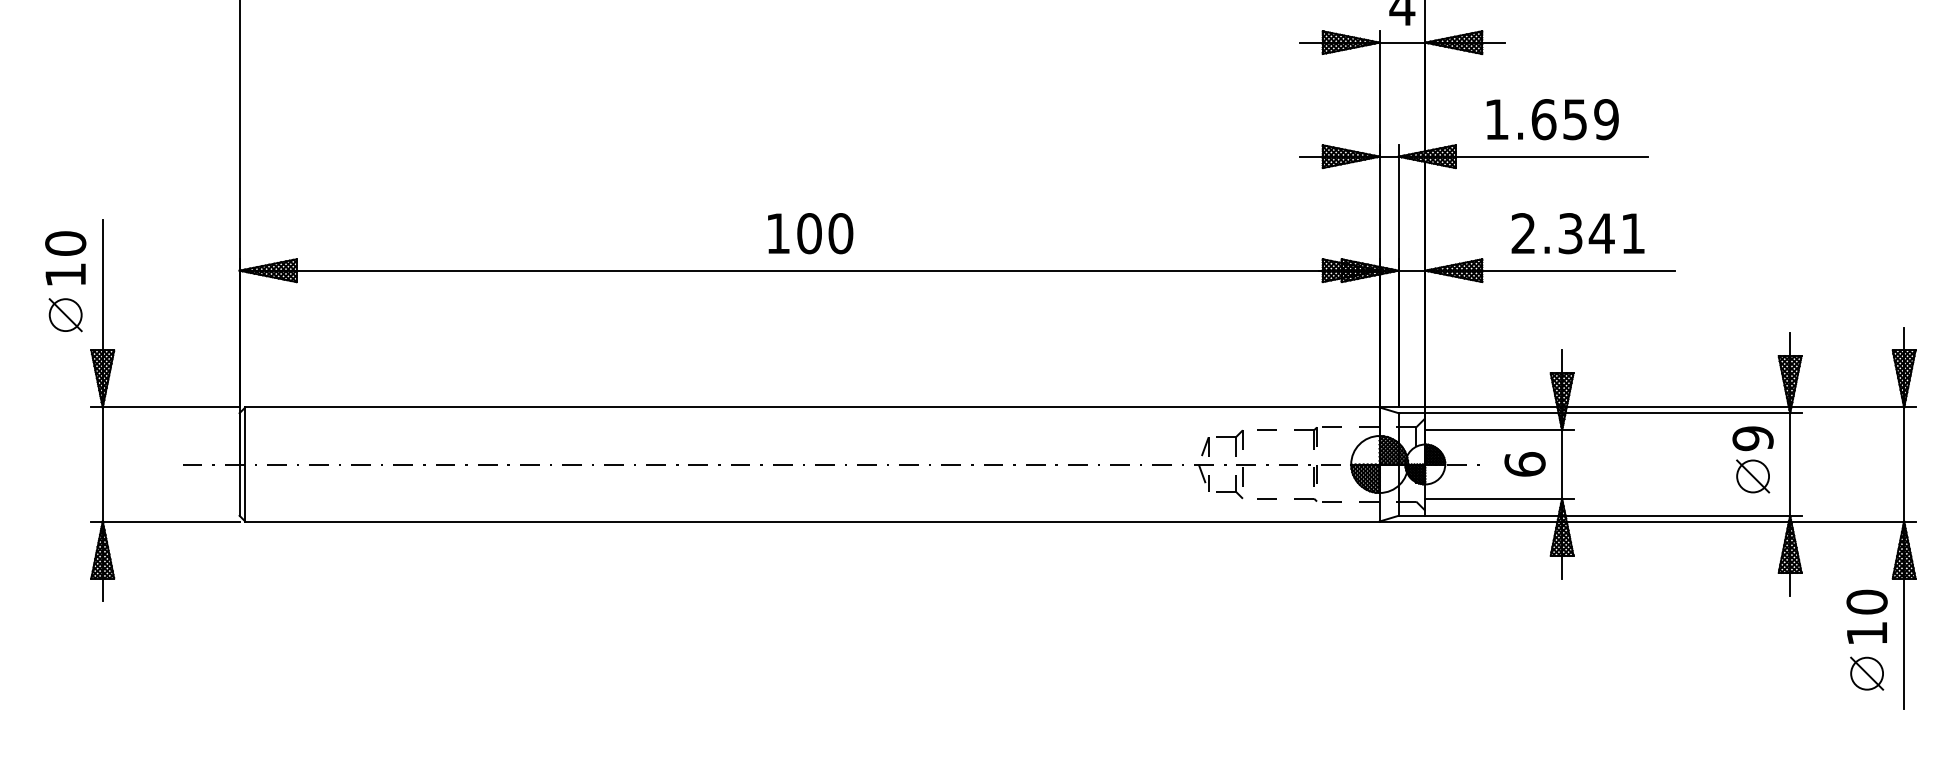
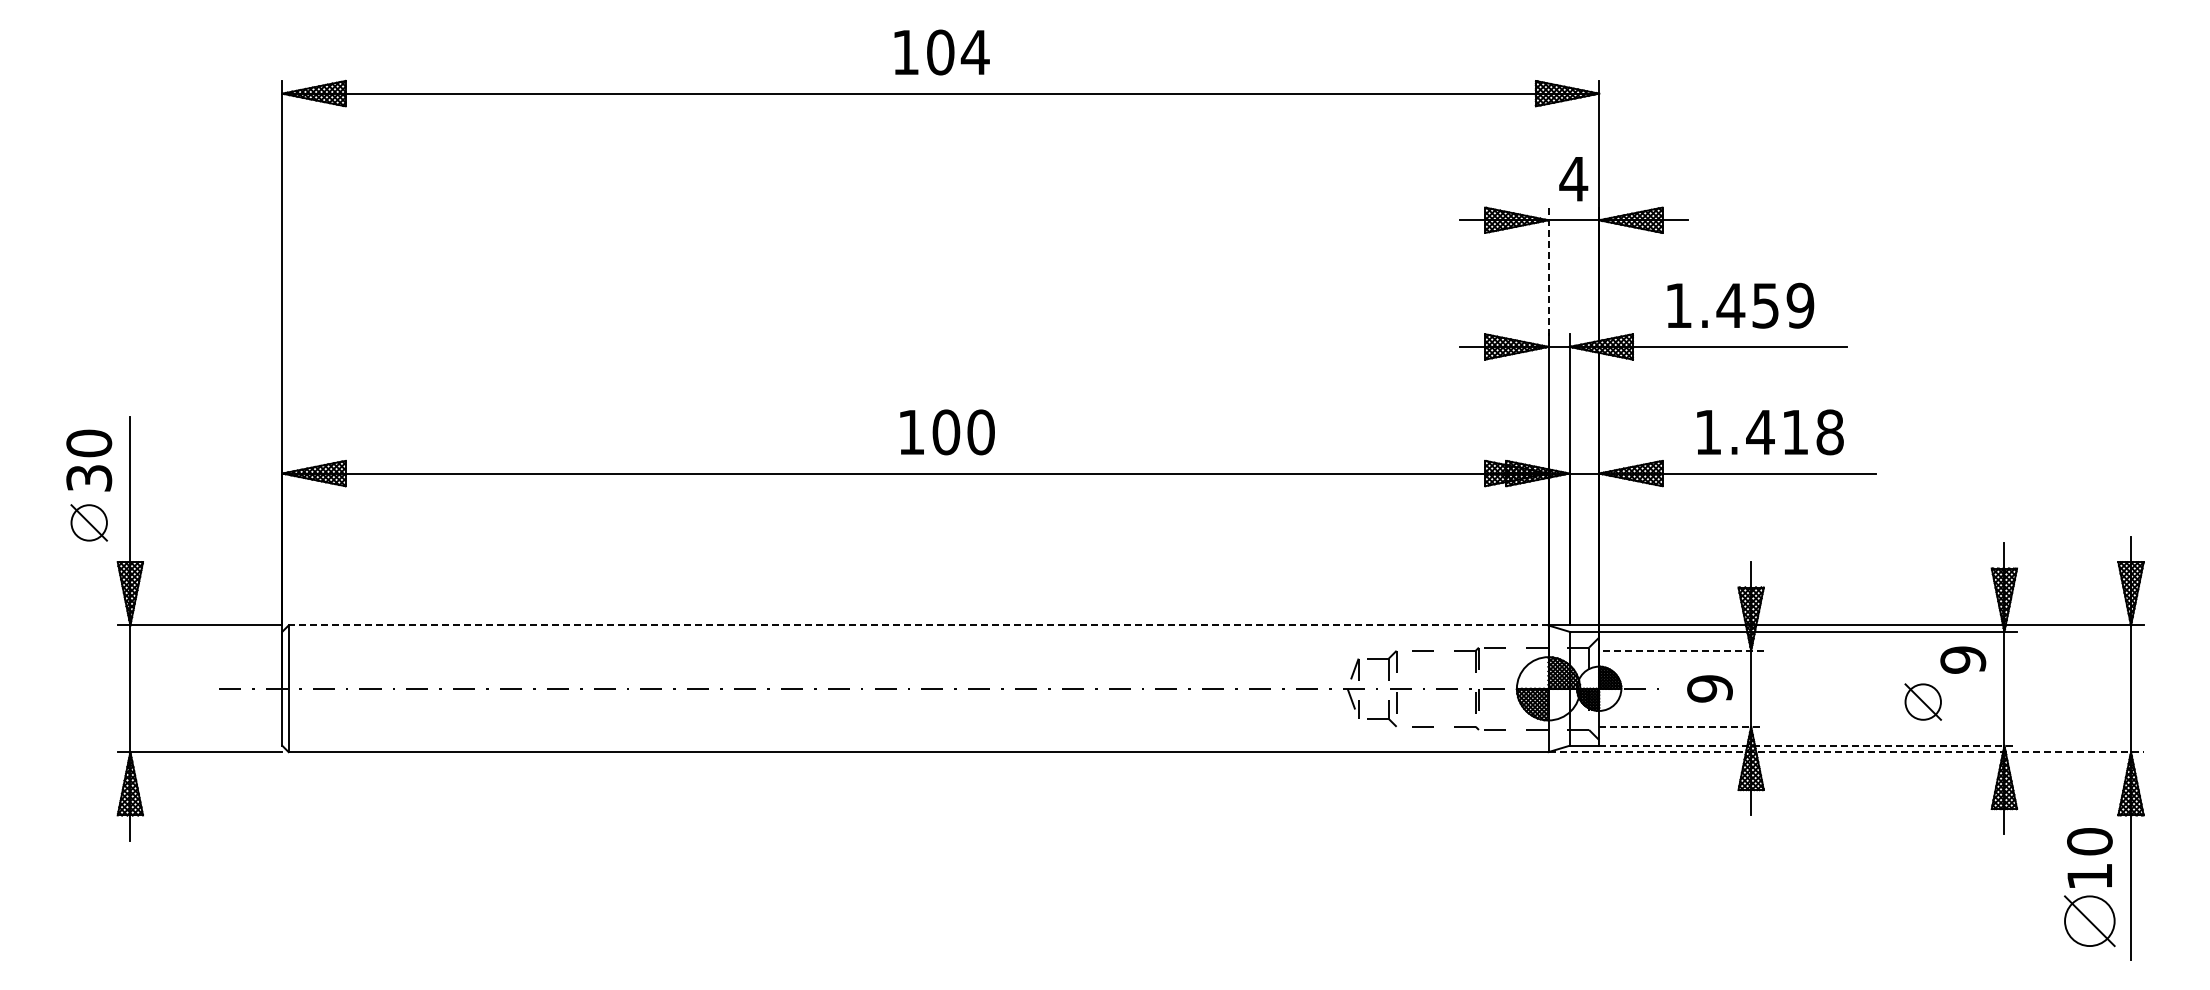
line: (1379, 94) -> (1548, 277), solid -> dashed
text: (1543, 119) -> (1730, 305), 1.659 -> 1.459
text: (810, 233) -> (947, 432), moved
text: (1578, 233) -> (1769, 432), 2.341 -> 1.418
text: (65, 275) -> (89, 478), 10 -> 30
line: (812, 407) -> (918, 625), solid -> dashed
line: (1499, 430) -> (1681, 650), solid -> dashed
text: (1524, 464) -> (1709, 688), 6 -> 9
part: (1752, 475) -> (1922, 701), moved
line: (1500, 498) -> (1682, 726), solid -> dashed
line: (1613, 515) -> (1808, 745), solid -> dashed
line: (1647, 521) -> (1846, 752), solid -> dashed
part: (1866, 673) -> (2089, 920), size x1.4

